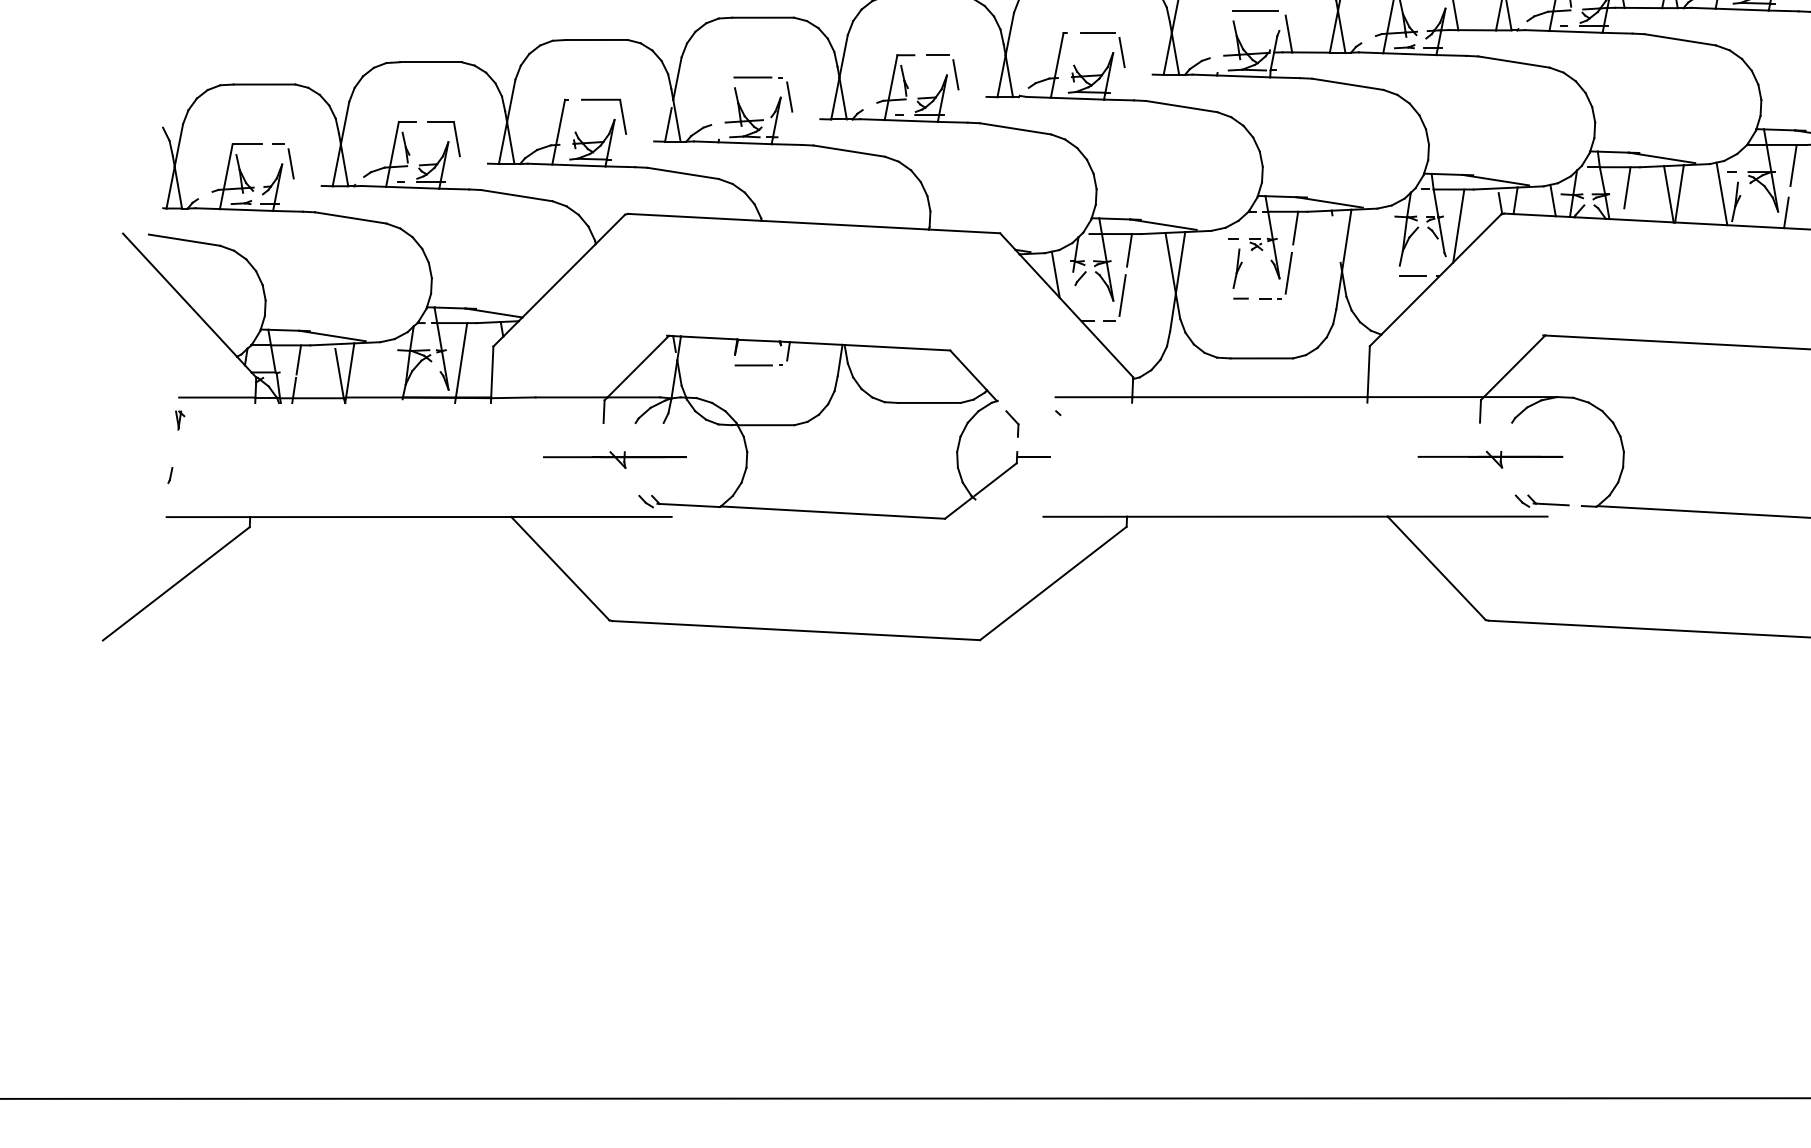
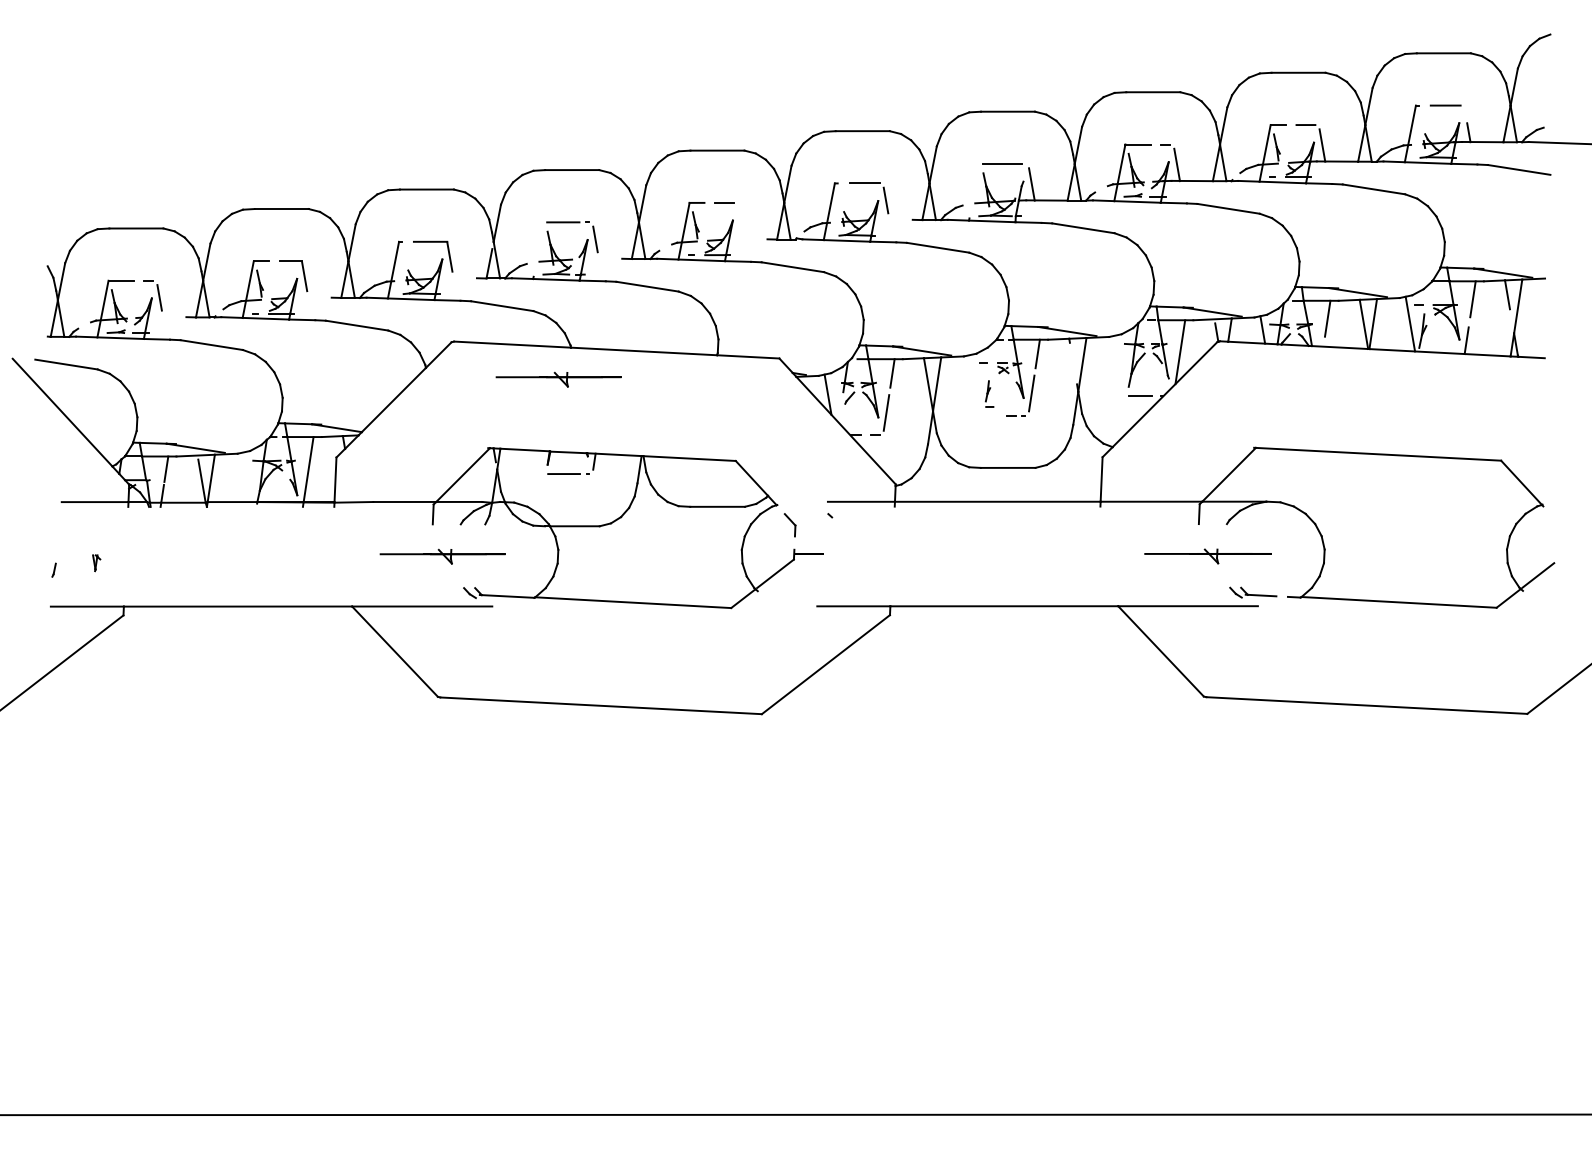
line: (955, 74) -> (740, 219), removed
part: (747, 257) -> (558, 379), added
part: (1240, 273) -> (989, 393), size x0.6
part: (179, 420) -> (96, 563), moved

